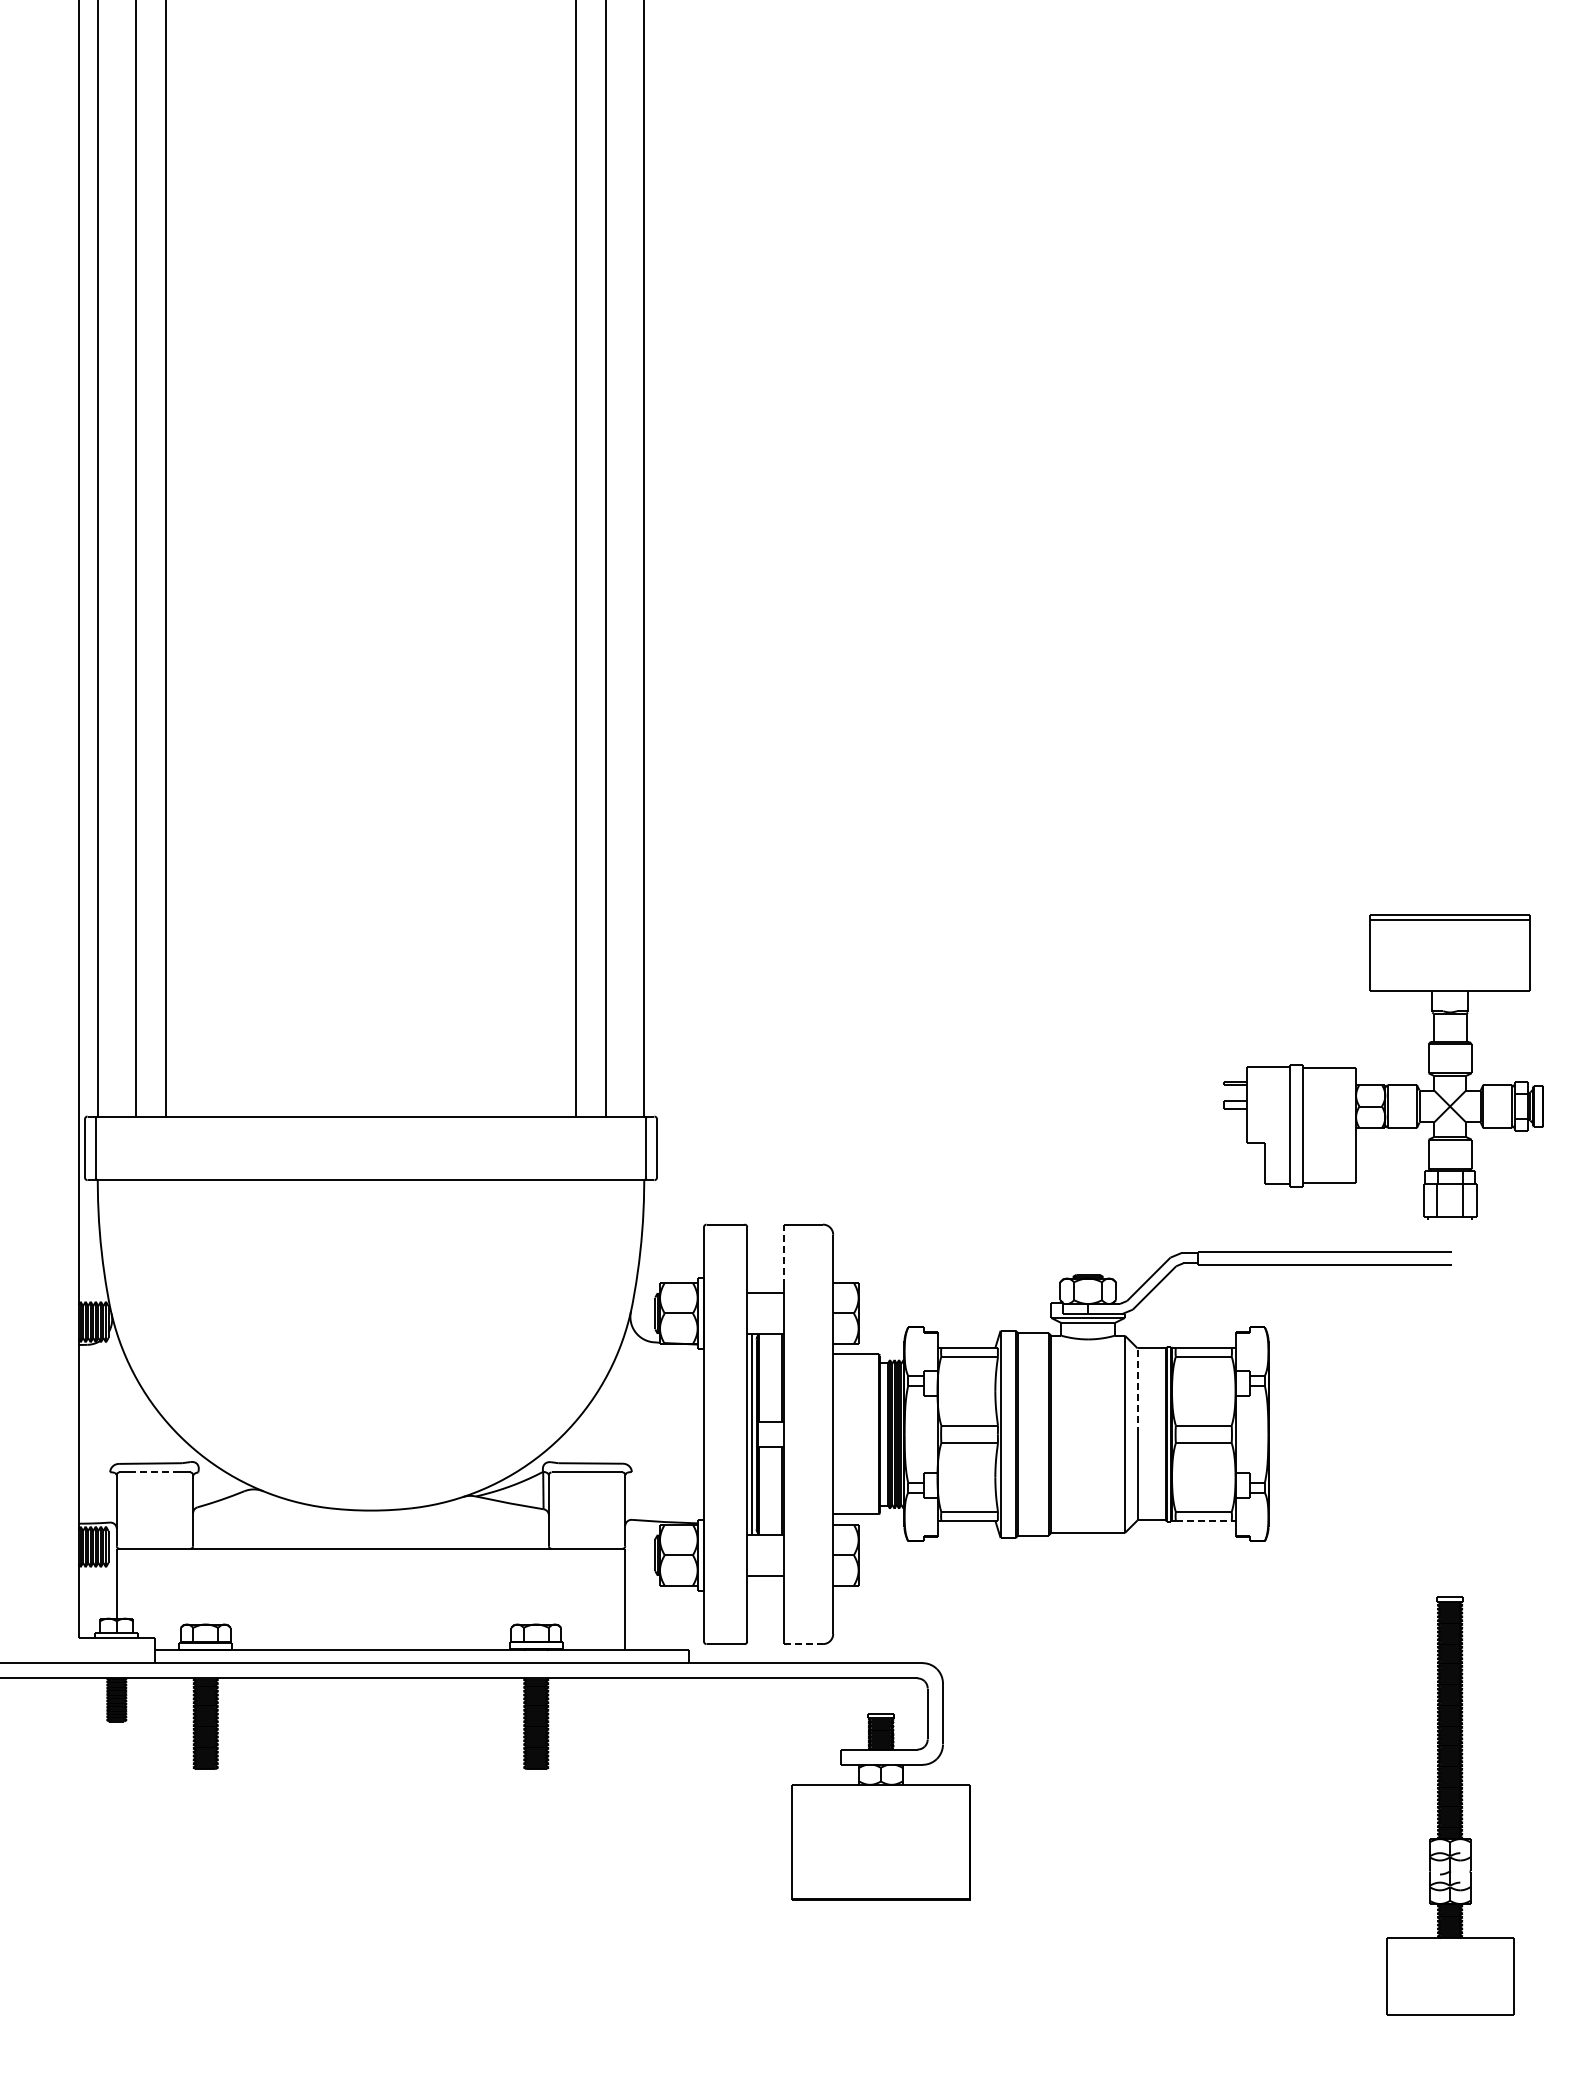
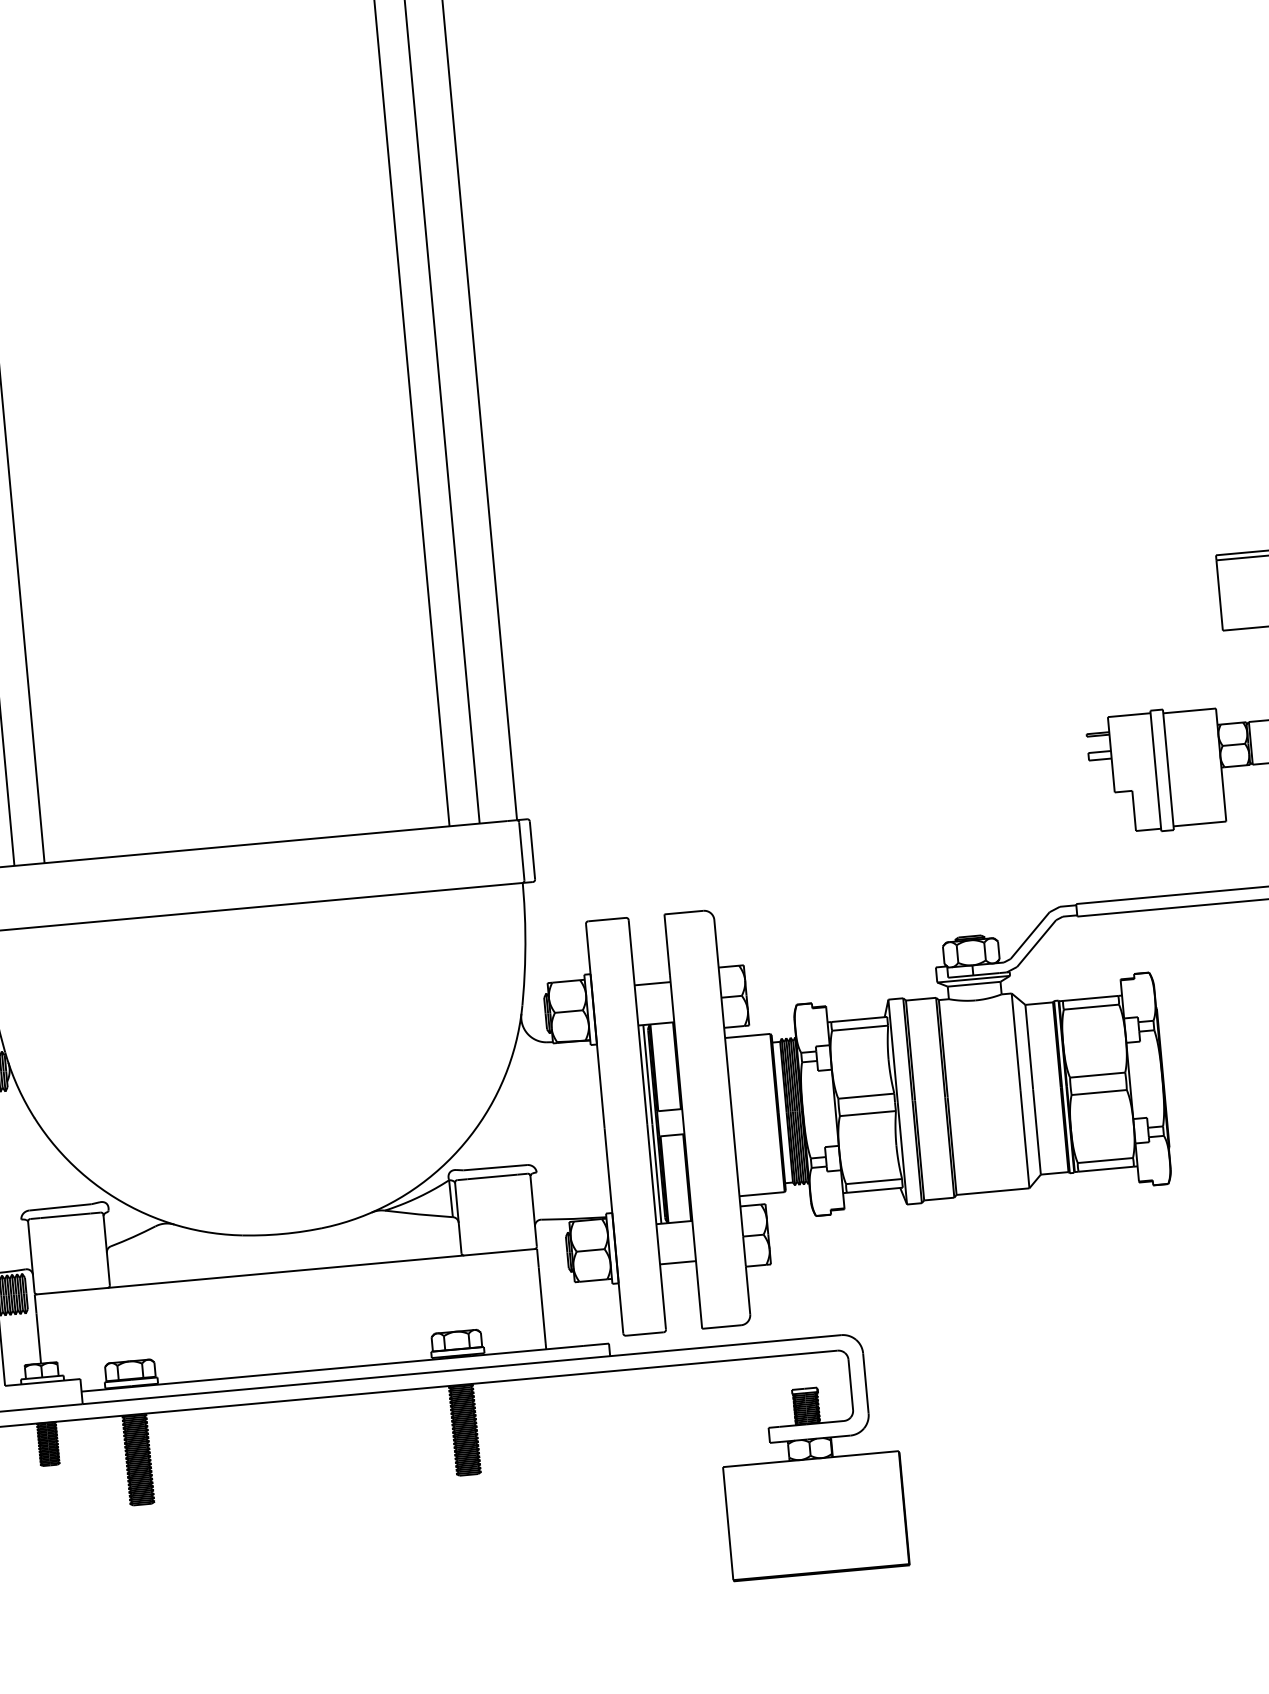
line: (783, 1255) -> (667, 944), dashed -> solid
line: (1137, 1391) -> (1029, 1047), dashed -> solid
line: (154, 1472) -> (65, 1215), dashed -> solid
line: (1203, 1520) -> (1105, 1168), dashed -> solid
line: (803, 1644) -> (721, 1327), dashed -> solid

